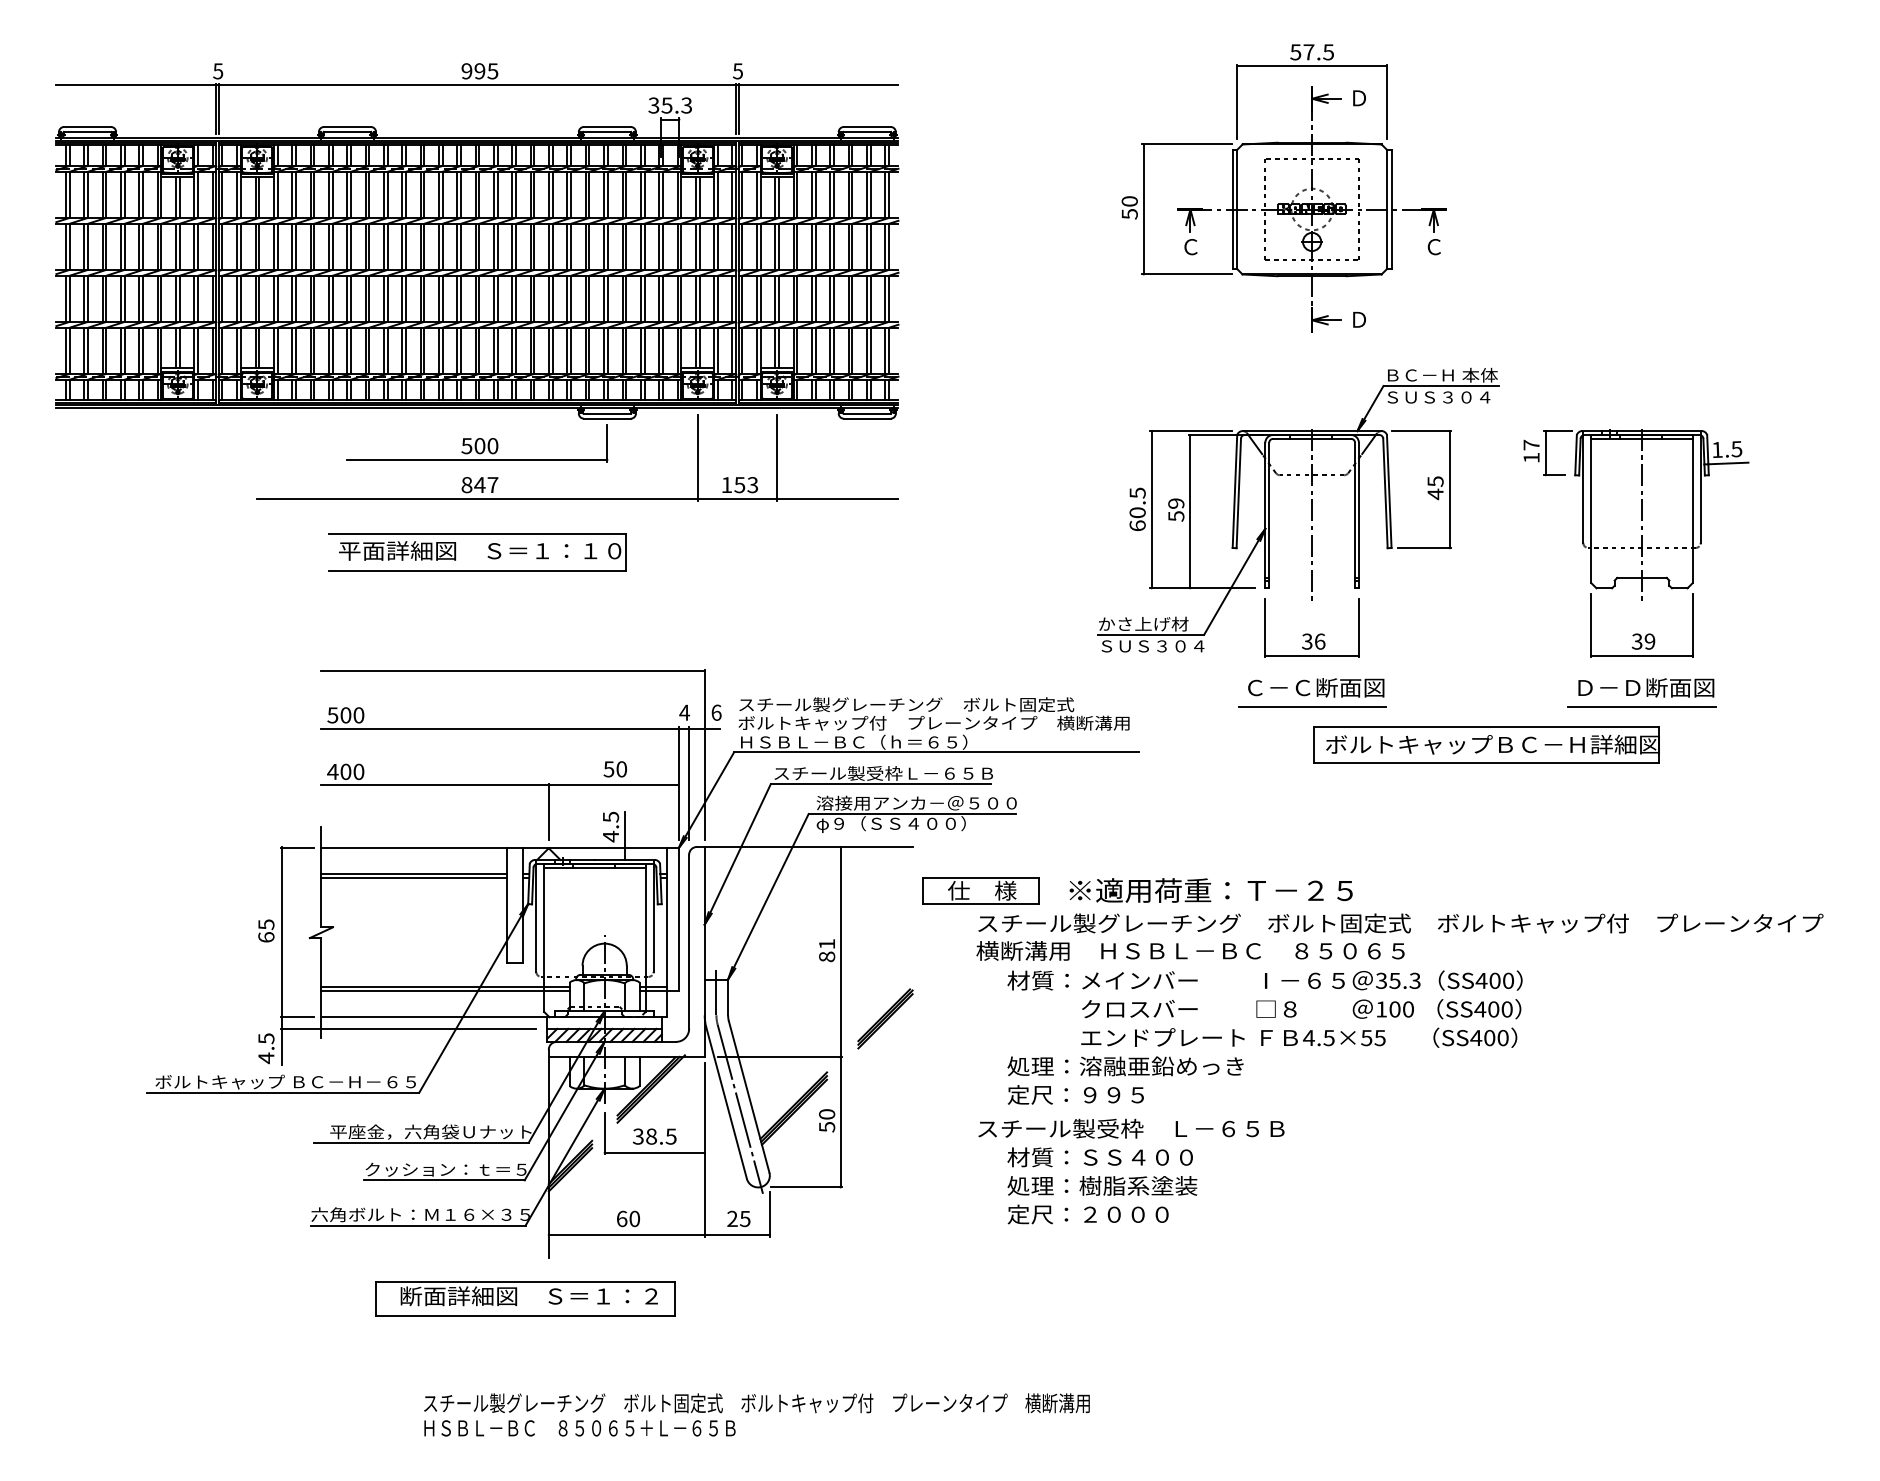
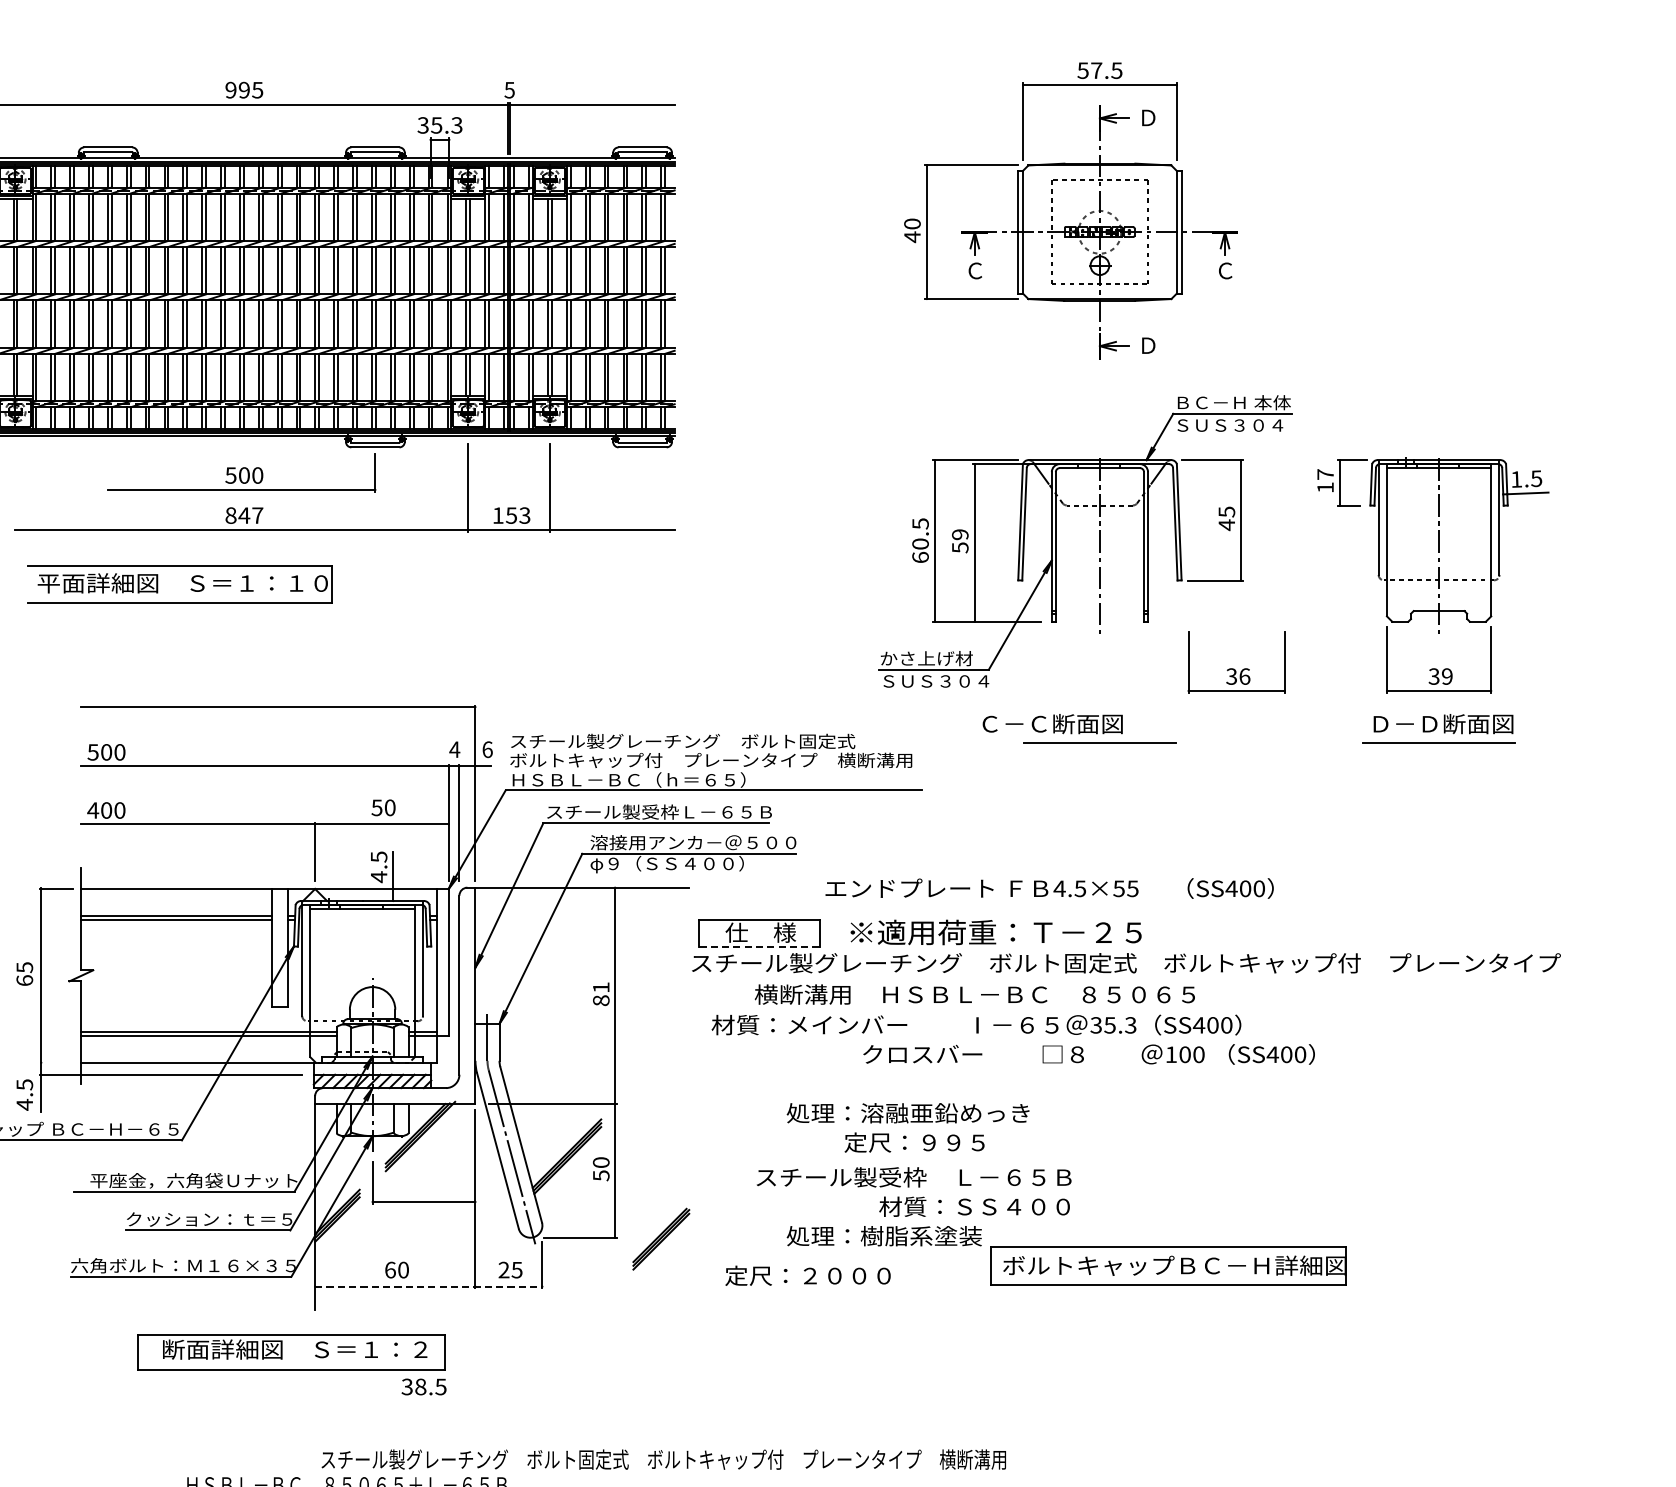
text: (1129, 213) -> (912, 236), 50 -> 40
part: (487, 556) -> (190, 589), moved
part: (1308, 633) -> (1232, 668), moved
text: (1316, 687) -> (1053, 723), moved
part: (1486, 744) -> (1168, 1265), moved
line: (980, 904) -> (758, 946), solid -> dashed
text: (1400, 923) -> (1126, 963), moved
text: (1264, 980) -> (975, 1024), moved
line: (296, 1017) -> (55, 1063), removed
part: (885, 1018) -> (661, 1238), moved
text: (1299, 1037) -> (1049, 888), moved
text: (1075, 1094) -> (914, 1142), moved
text: (654, 1136) -> (423, 1386), moved
text: (1099, 1157) -> (973, 1206), moved
text: (1087, 1214) -> (807, 1275), moved
line: (659, 1235) -> (428, 1287), solid -> dashed
text: (756, 1403) -> (663, 1459), moved

